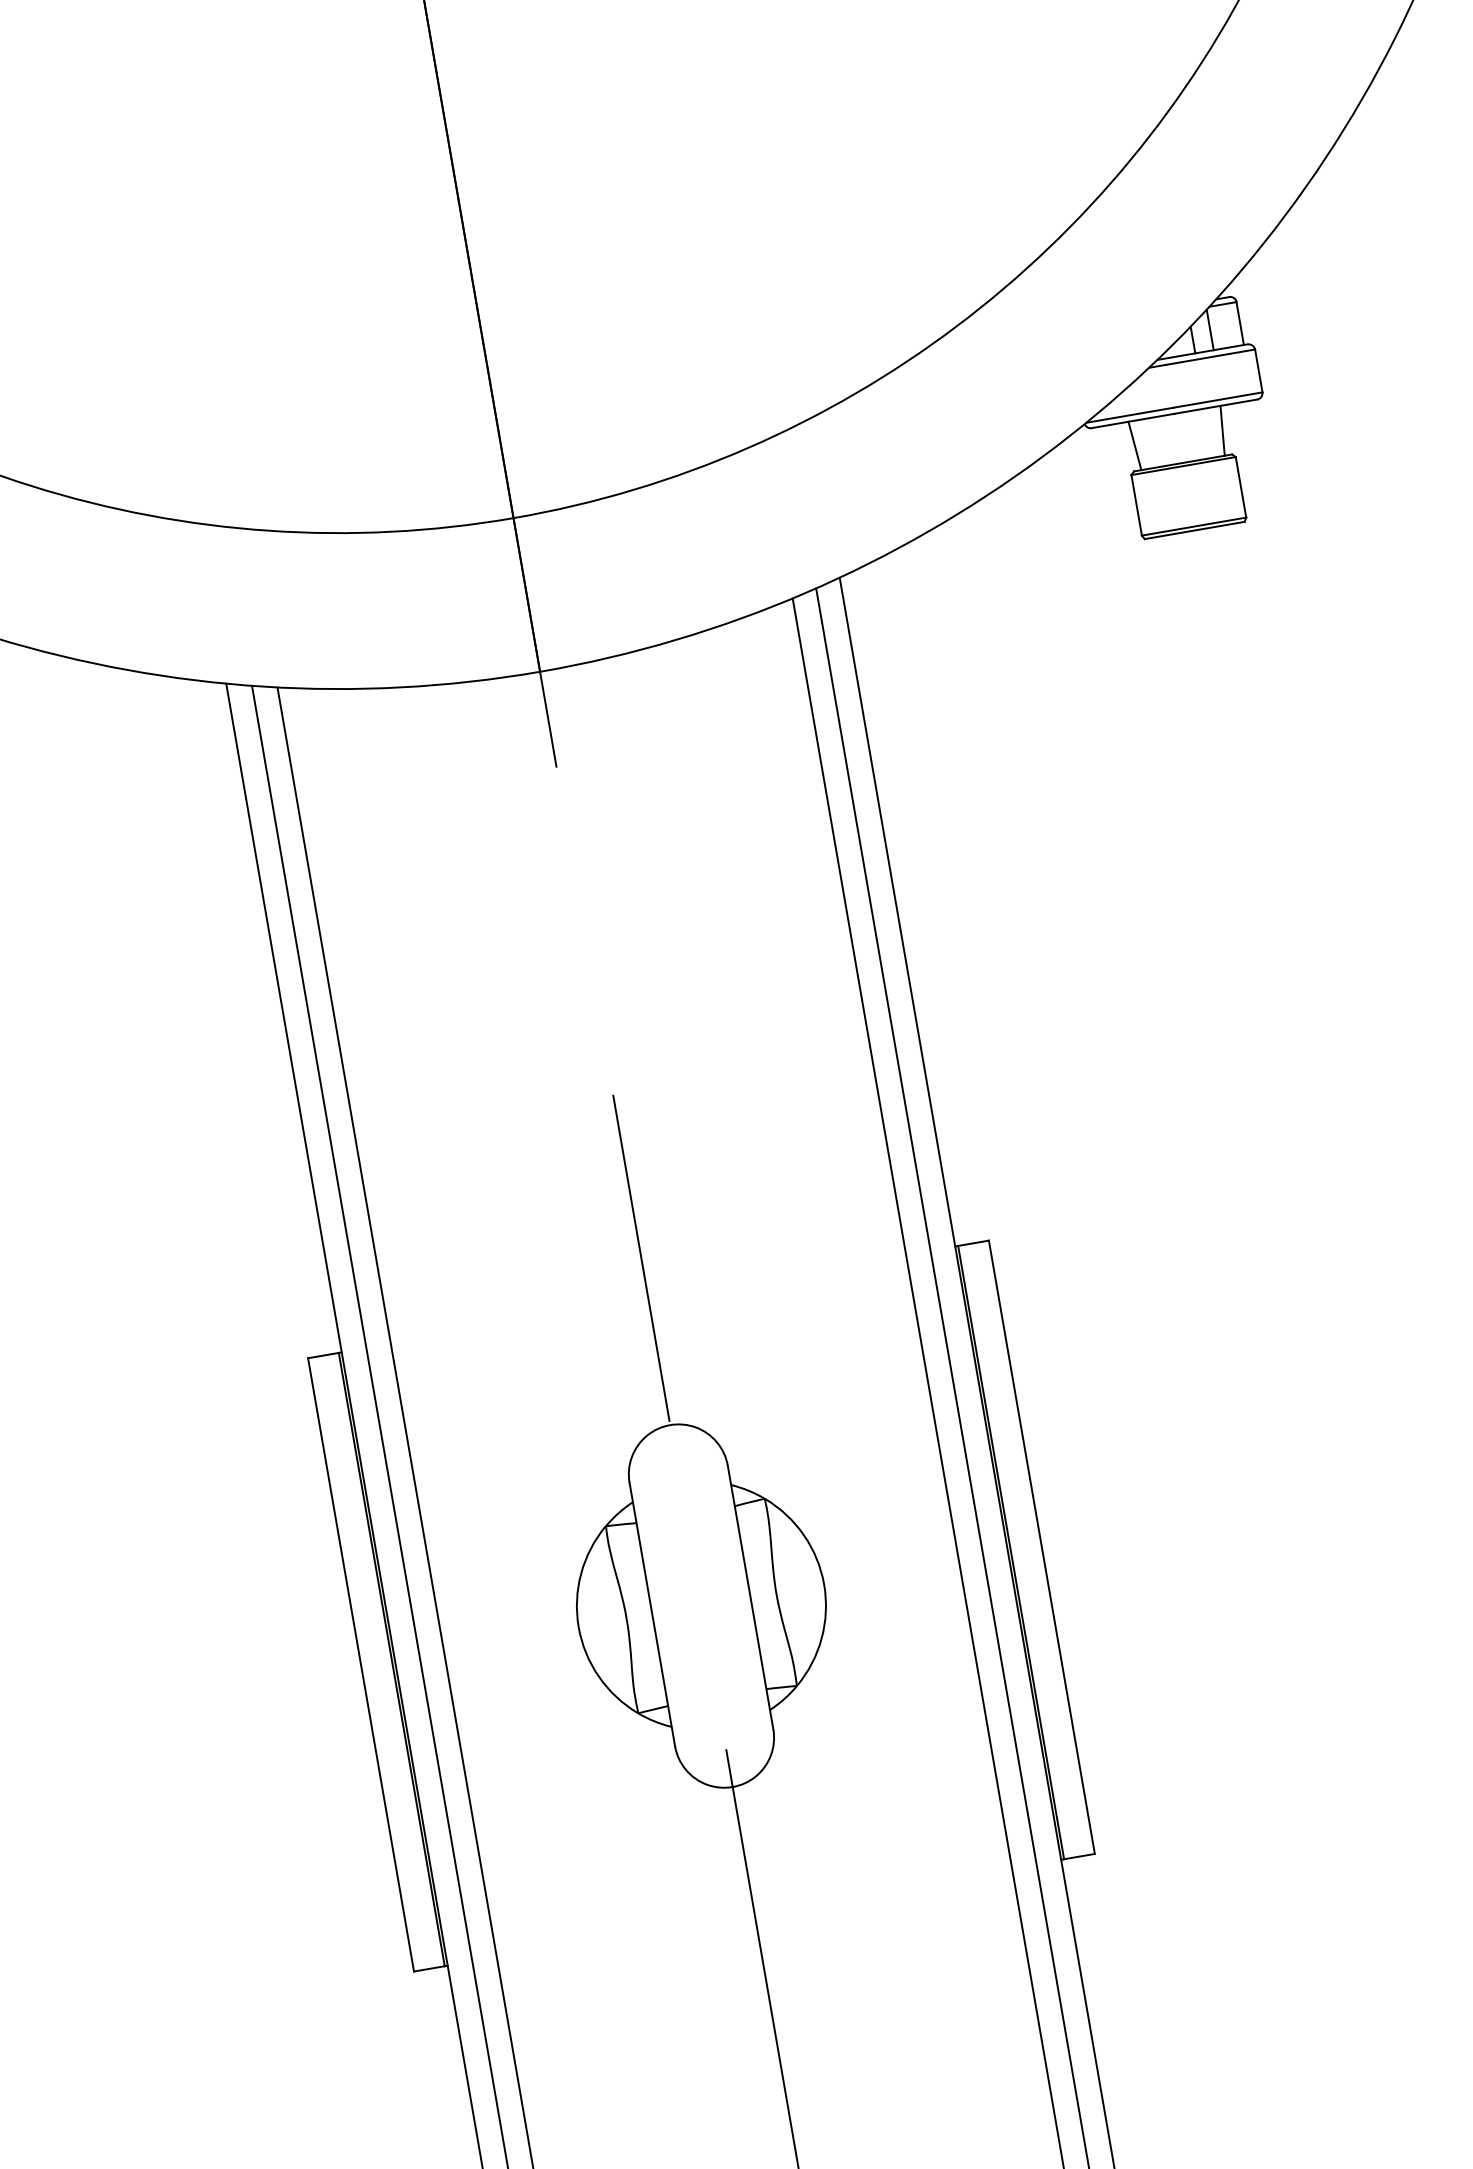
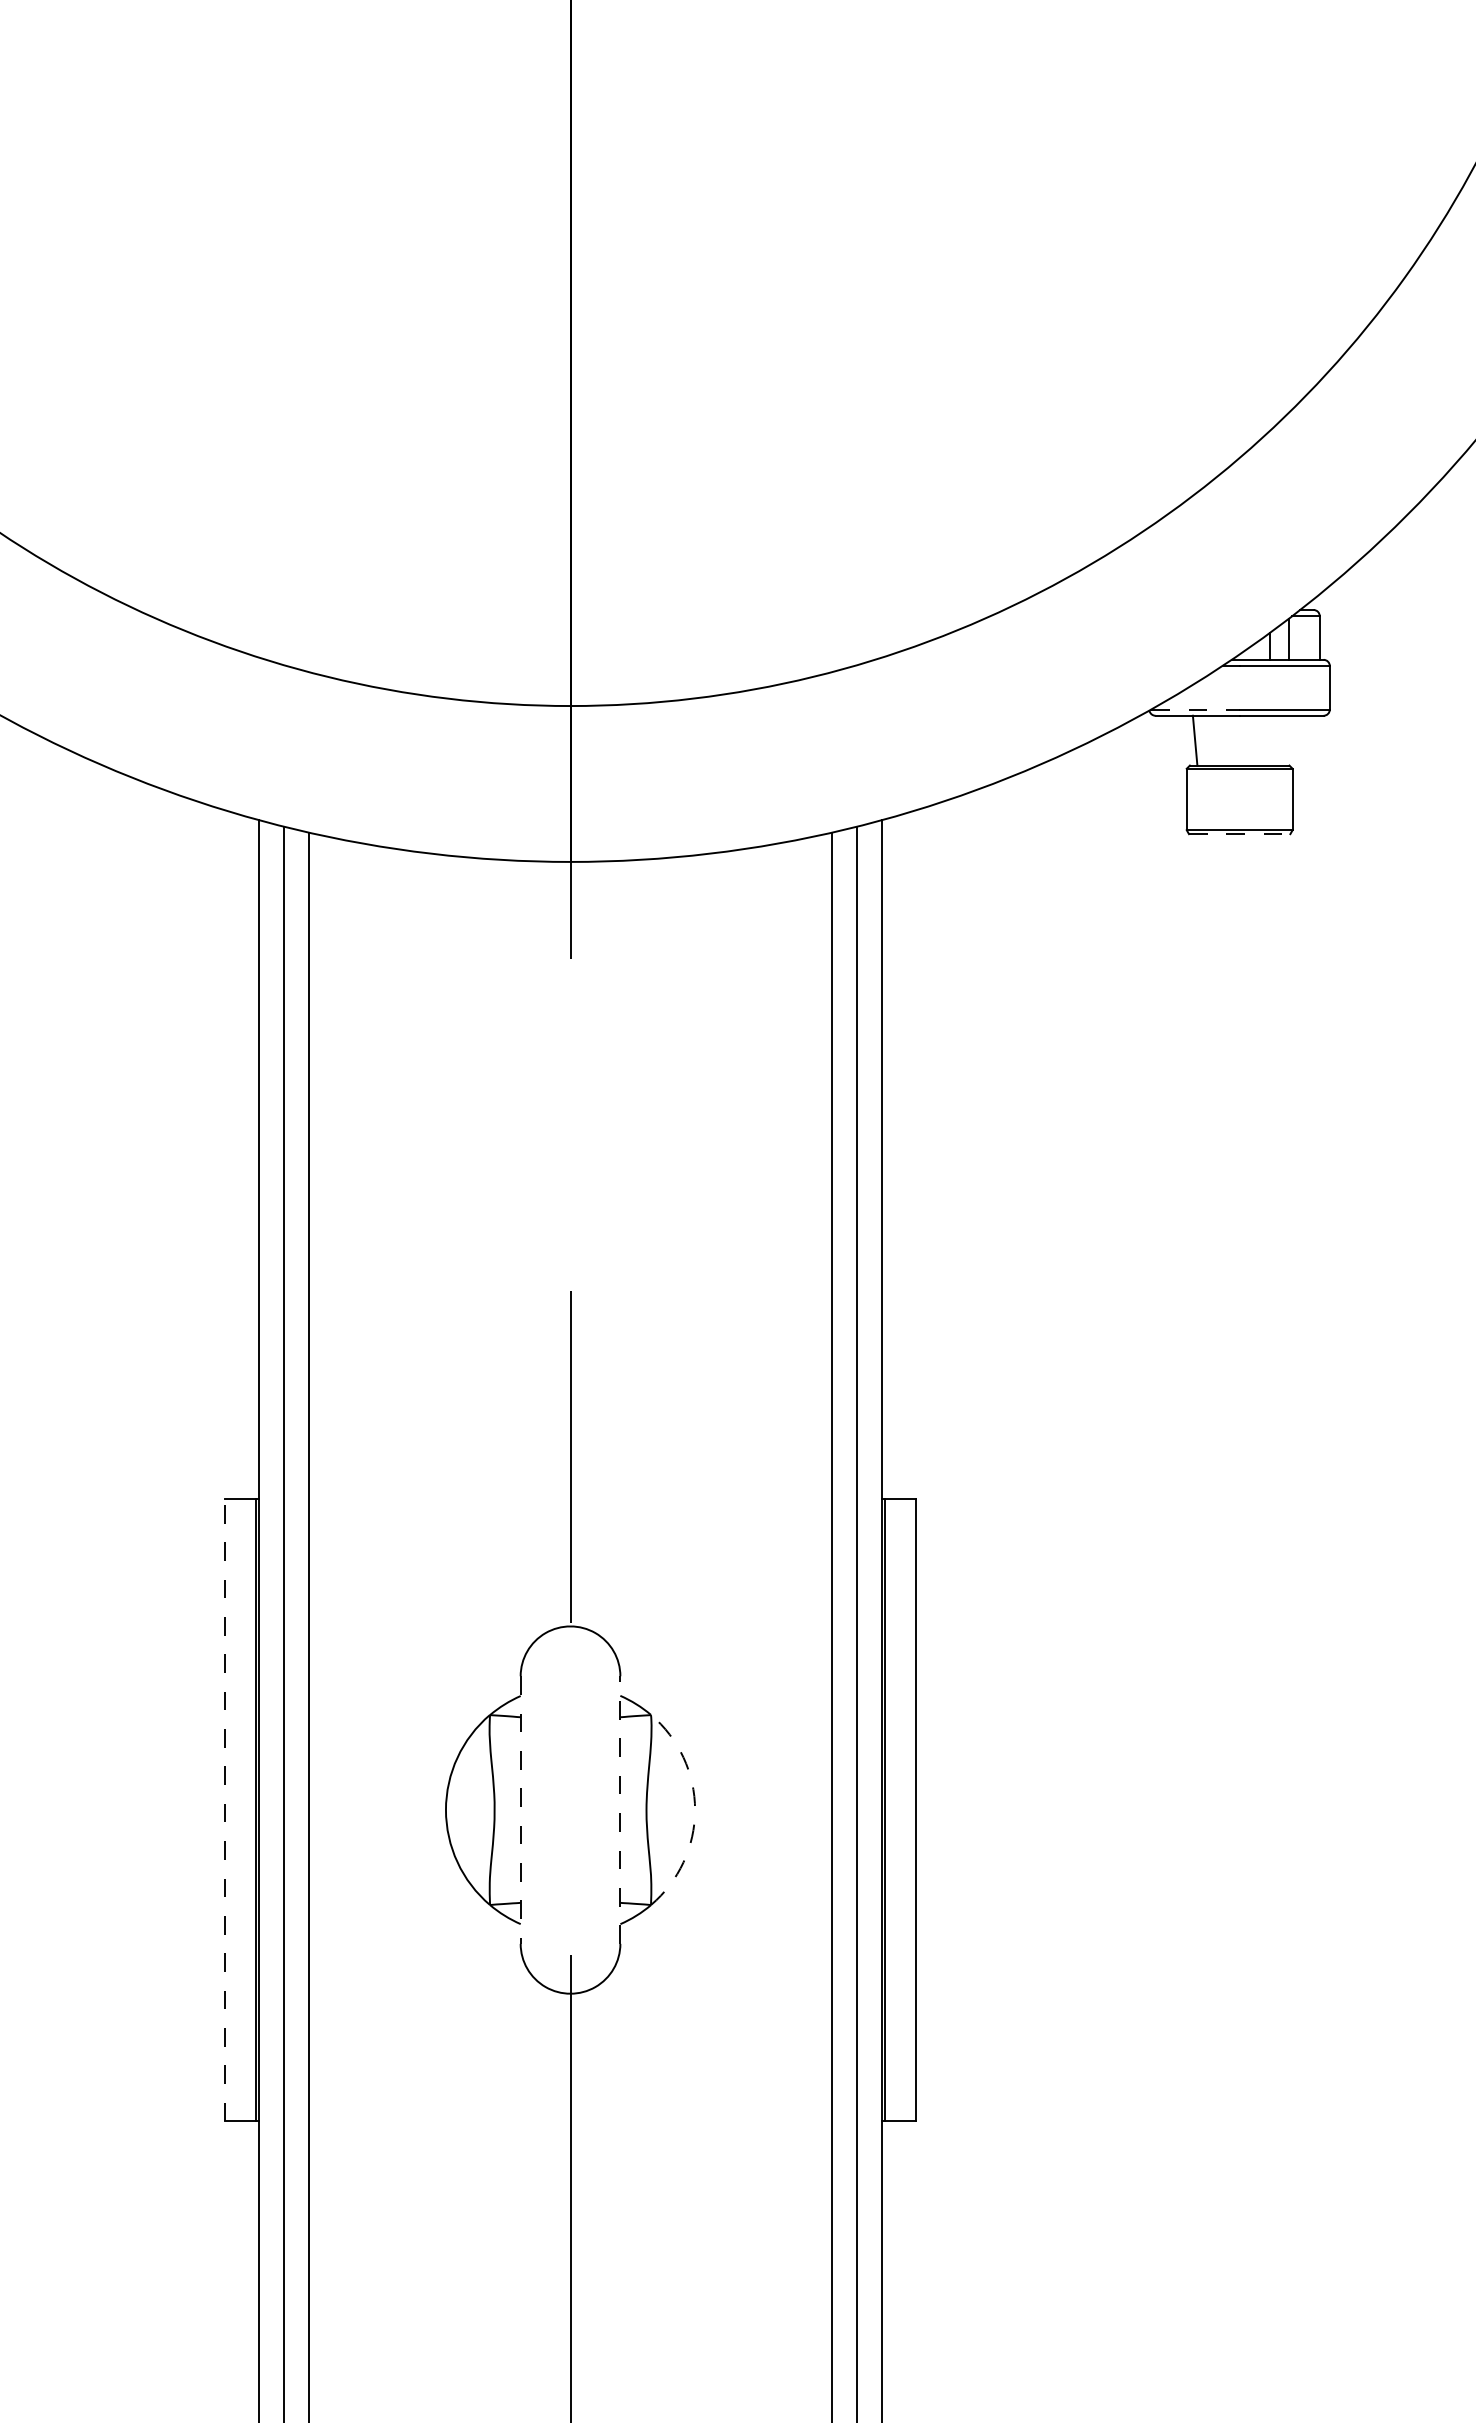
line: (1130, 415) -> (1196, 709), solid -> dashed
line: (1221, 430) -> (1283, 740), removed
line: (1194, 530) -> (1239, 834), solid -> dashed
arc: (824, 1584) -> (695, 1809), solid -> dashed
line: (750, 1598) -> (620, 1810), solid -> dashed
line: (652, 1615) -> (520, 1810), solid -> dashed
line: (361, 1664) -> (225, 1809), solid -> dashed

